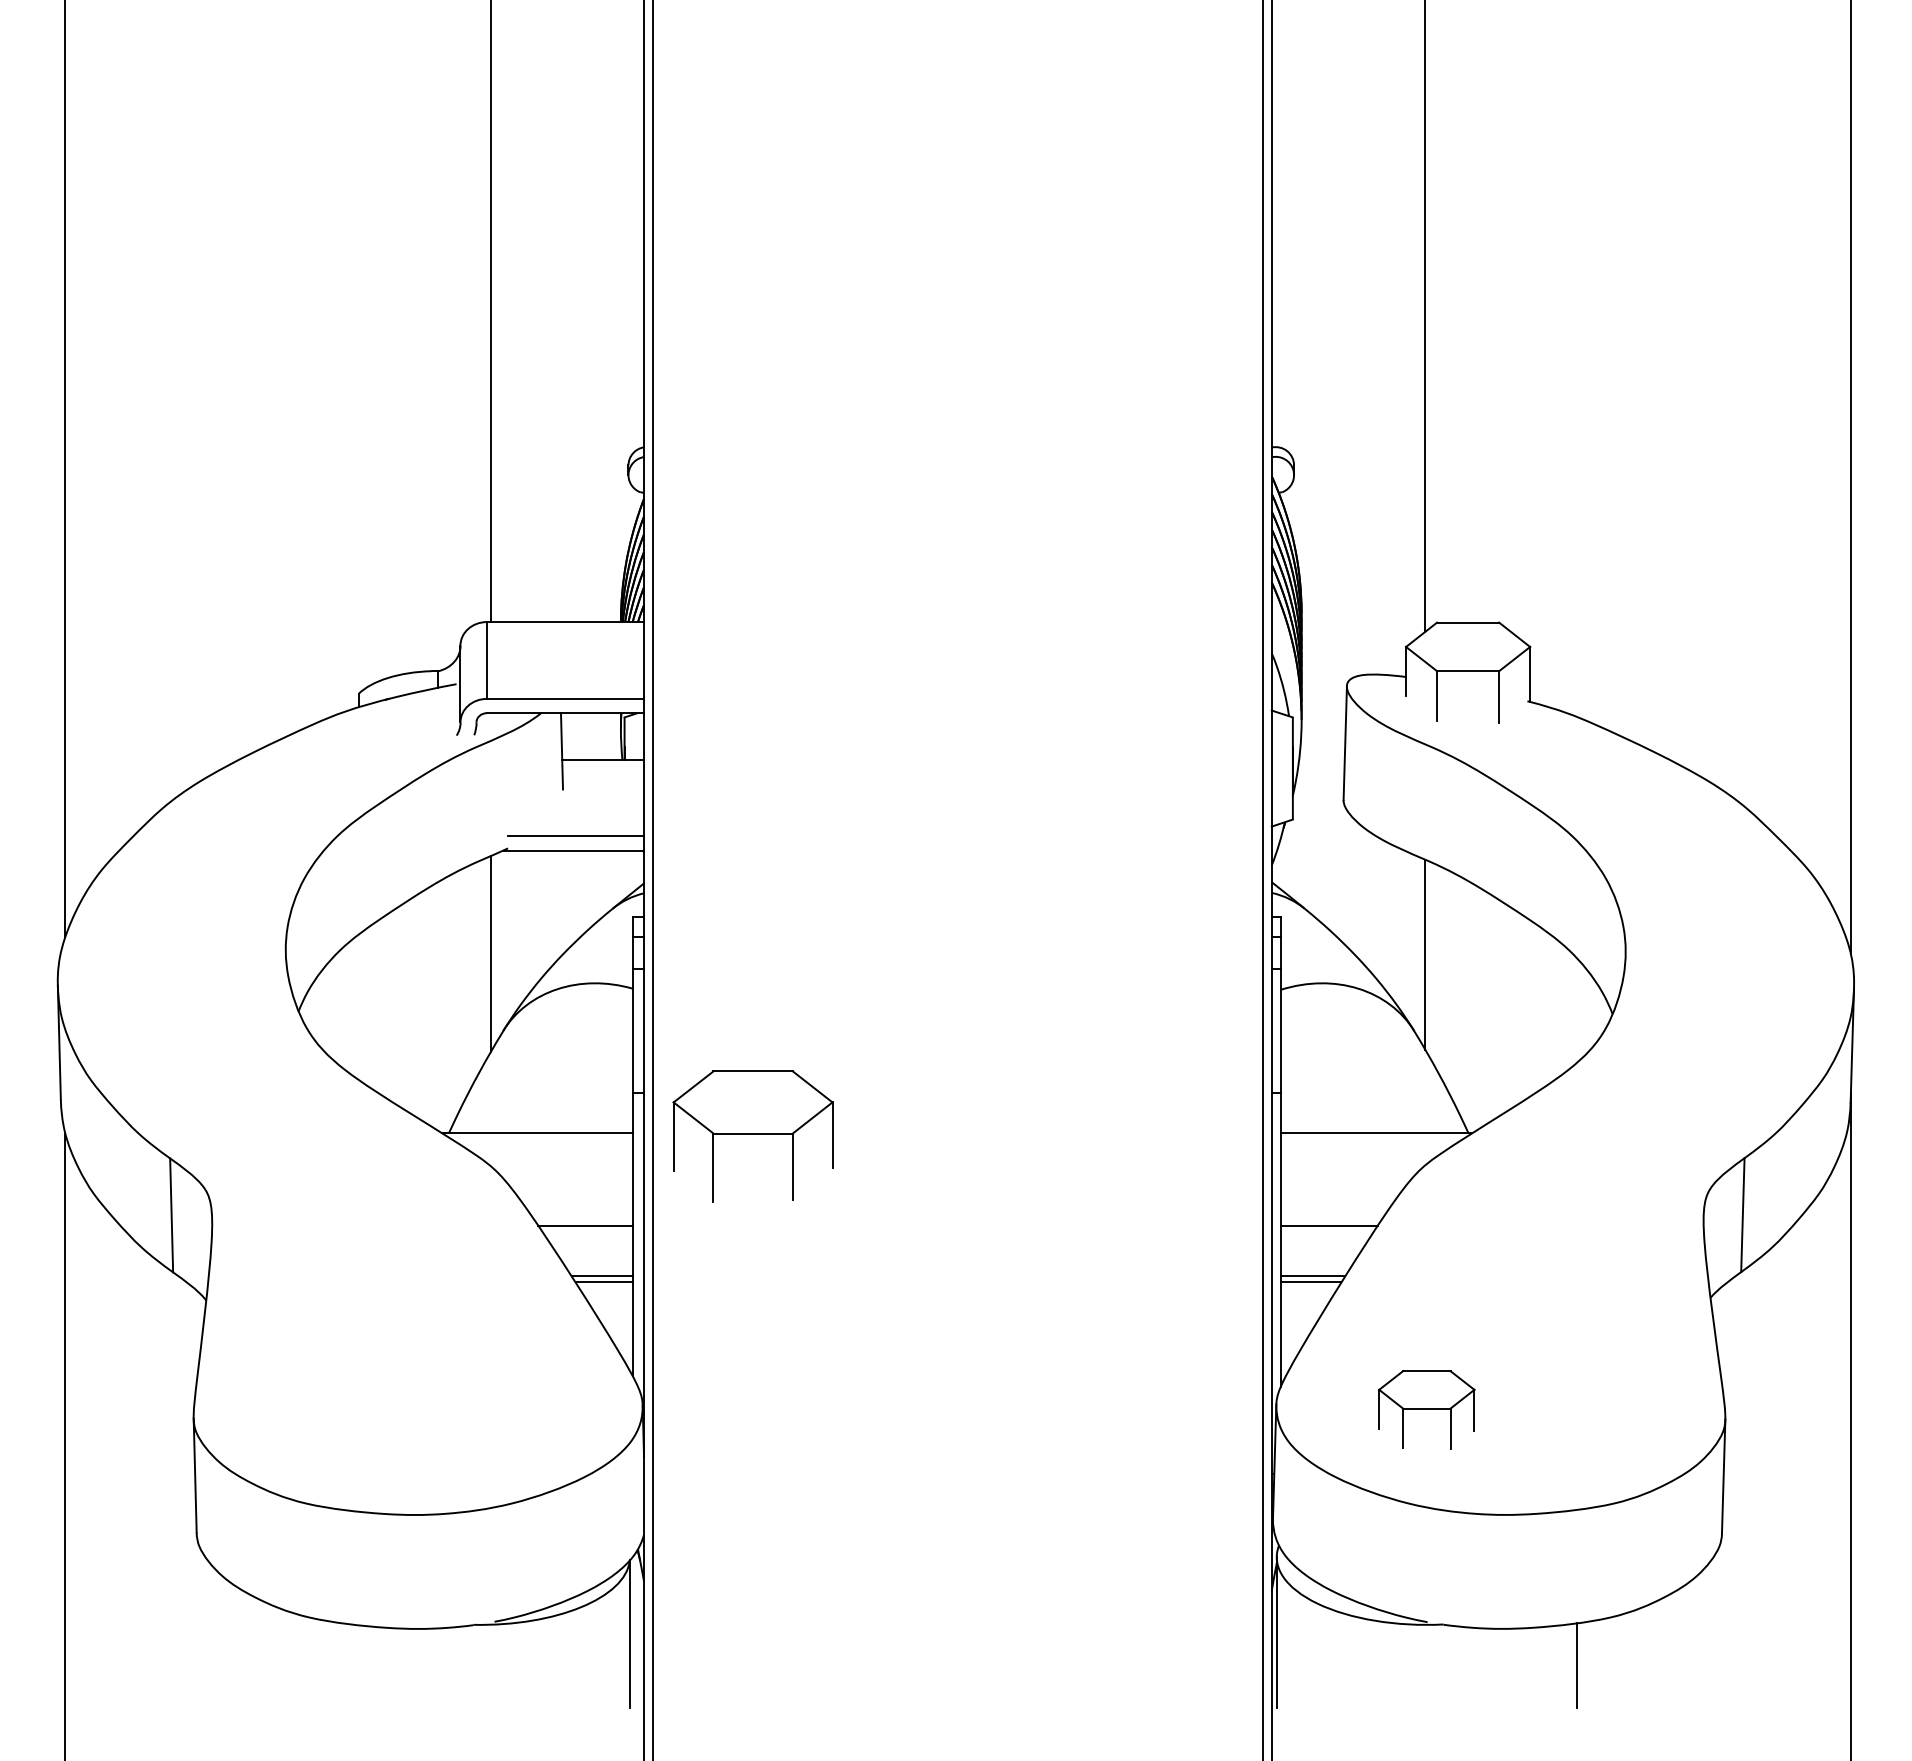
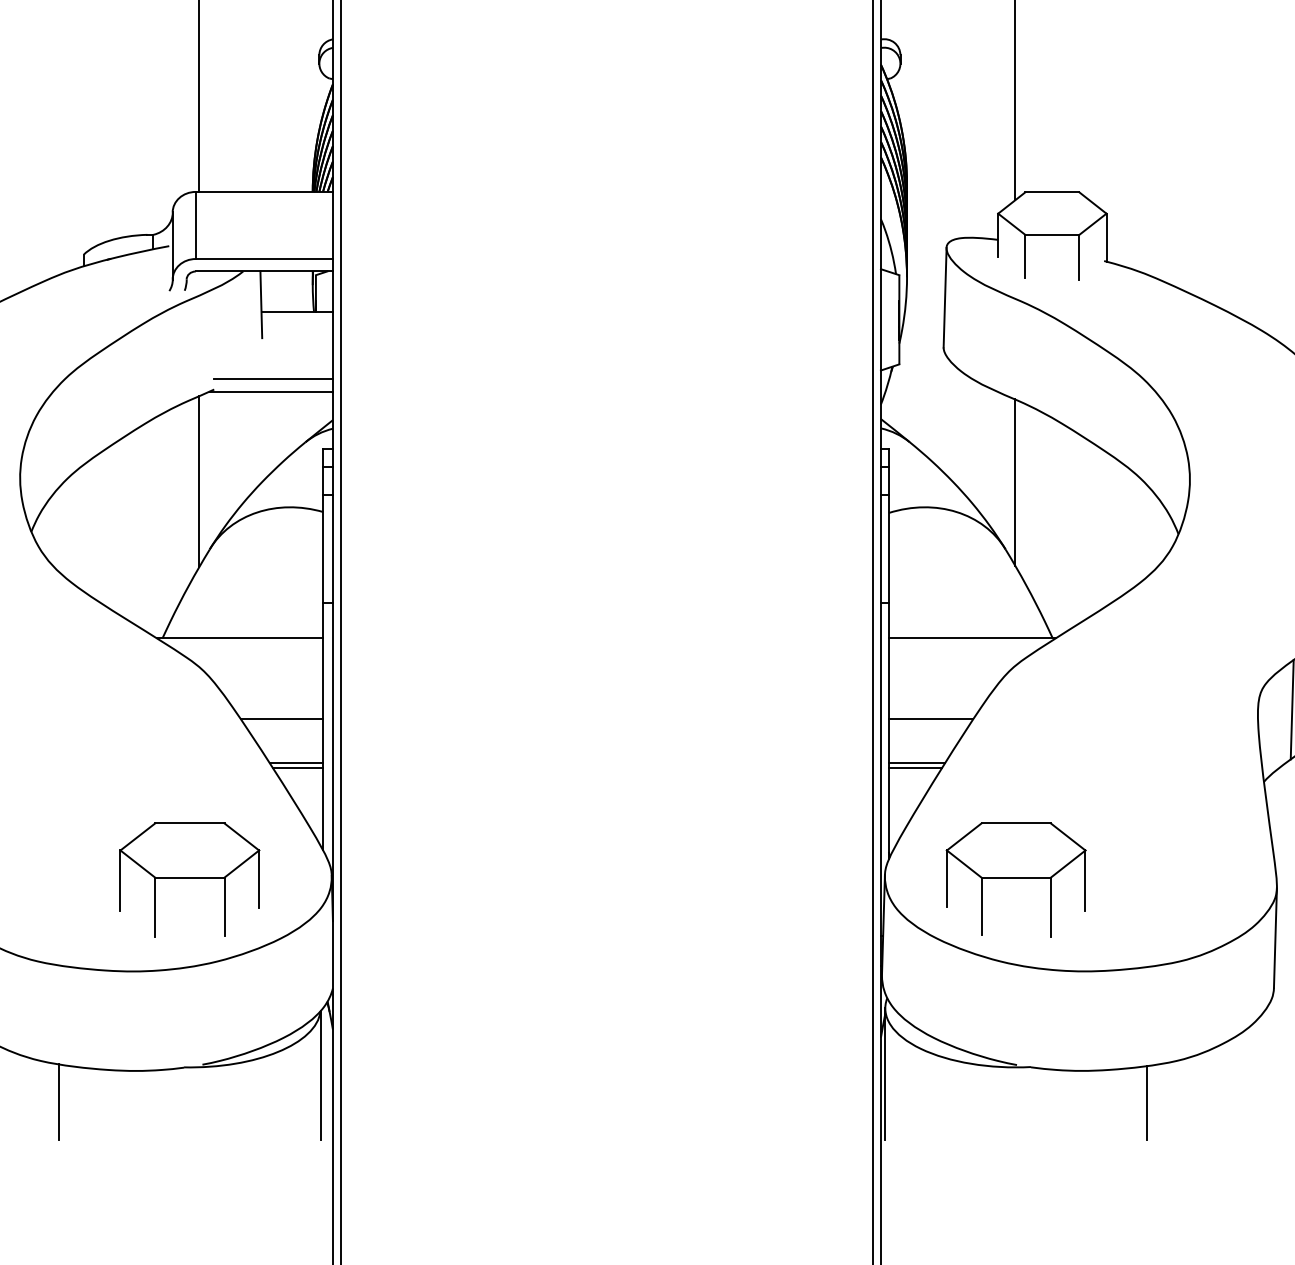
part: (752, 1136) -> (189, 880), moved
part: (1426, 1409) -> (1016, 879), size x1.67
line: (330, 1664) -> (59, 1101), added

